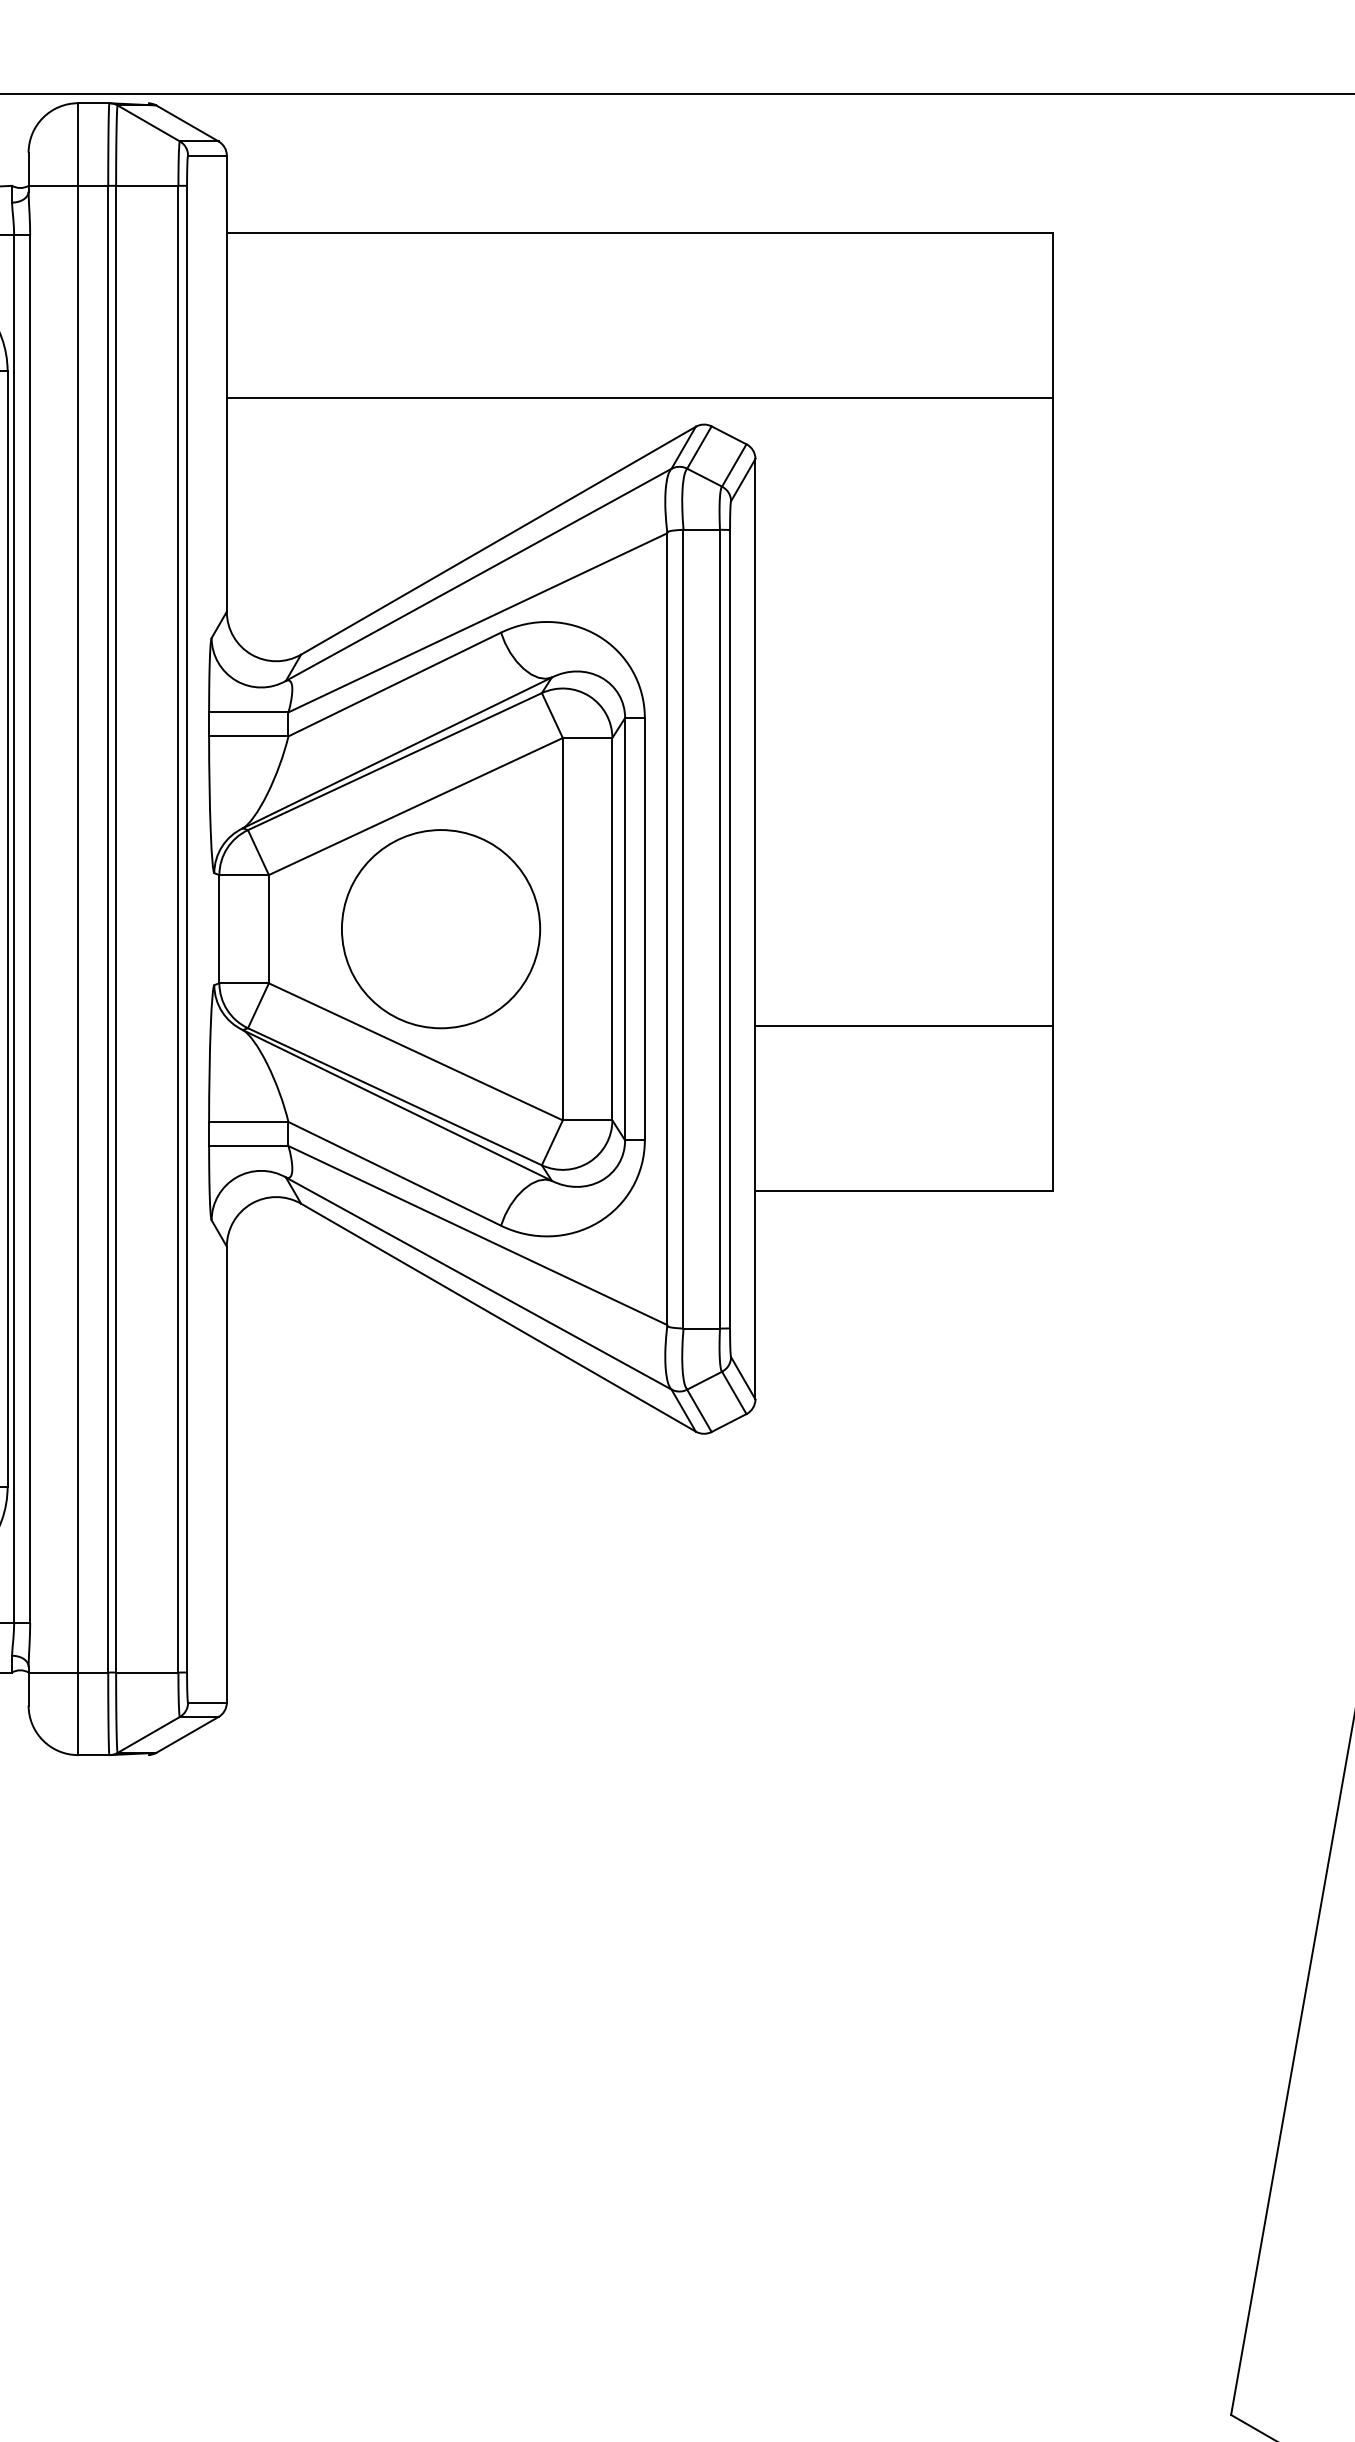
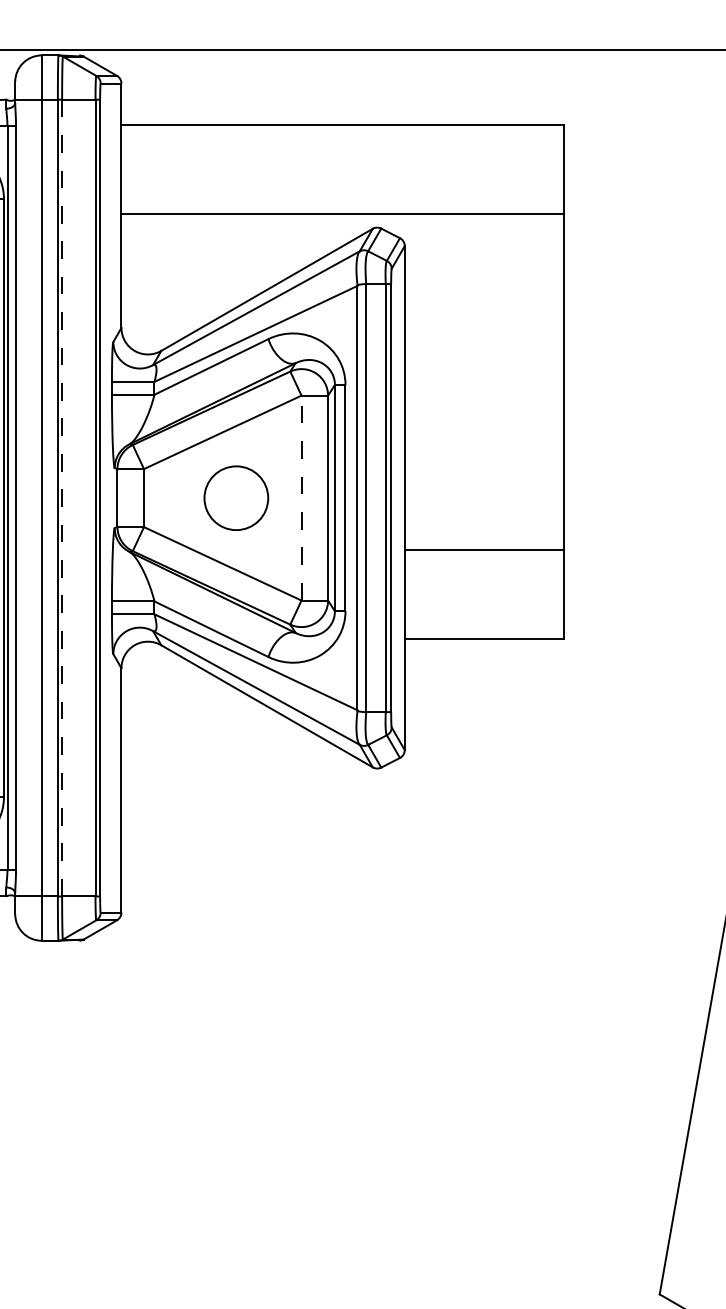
line: (562, 928) -> (301, 497), solid -> dashed
line: (116, 929) -> (62, 498), solid -> dashed
circle: (441, 929) -> (236, 498), size x0.6

